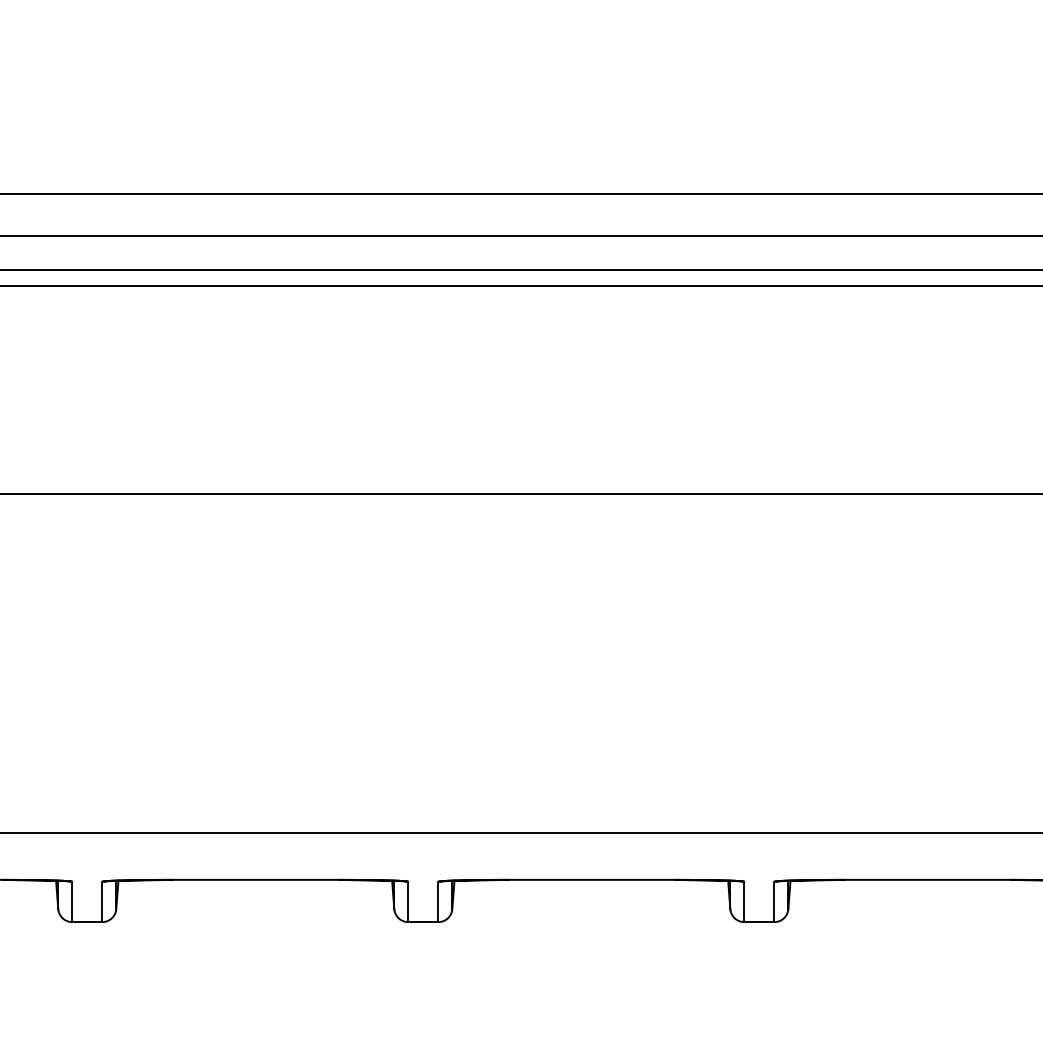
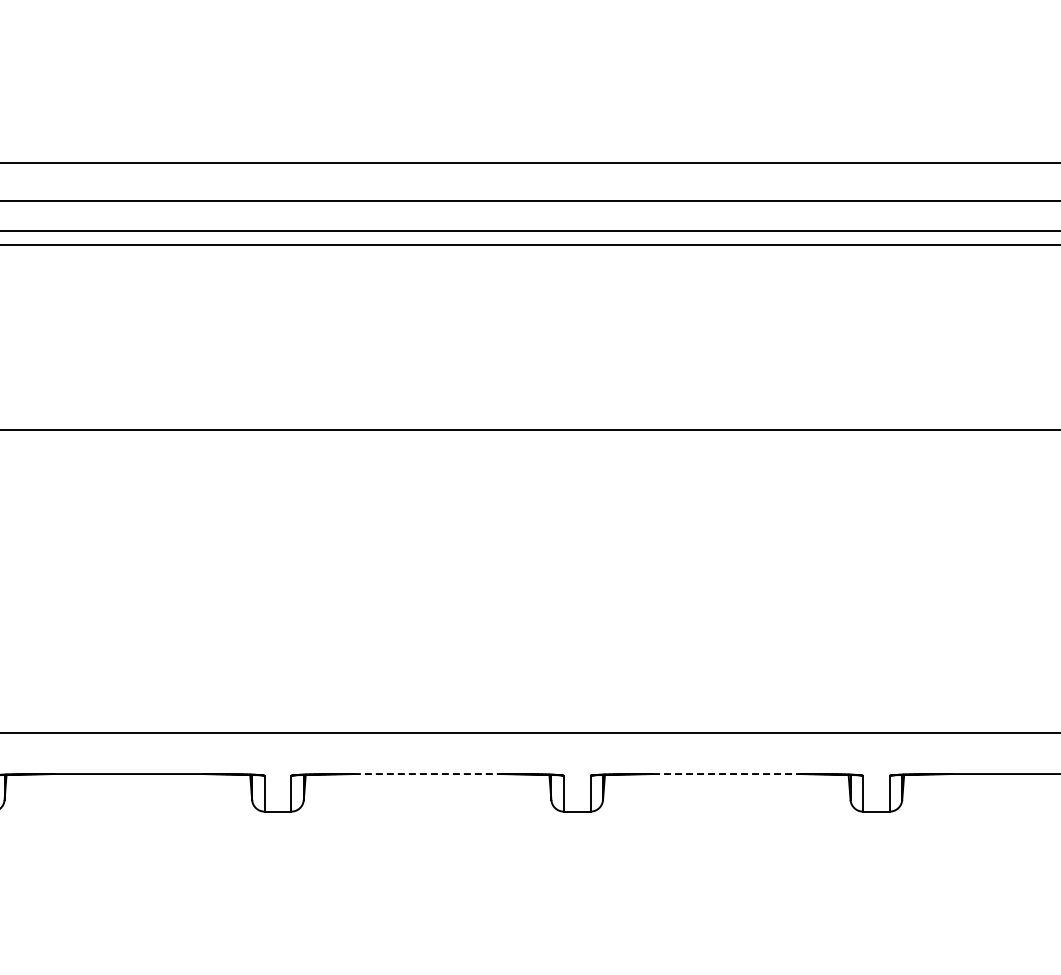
line: (257, 880) -> (429, 774), solid -> dashed
line: (593, 880) -> (728, 774), solid -> dashed

